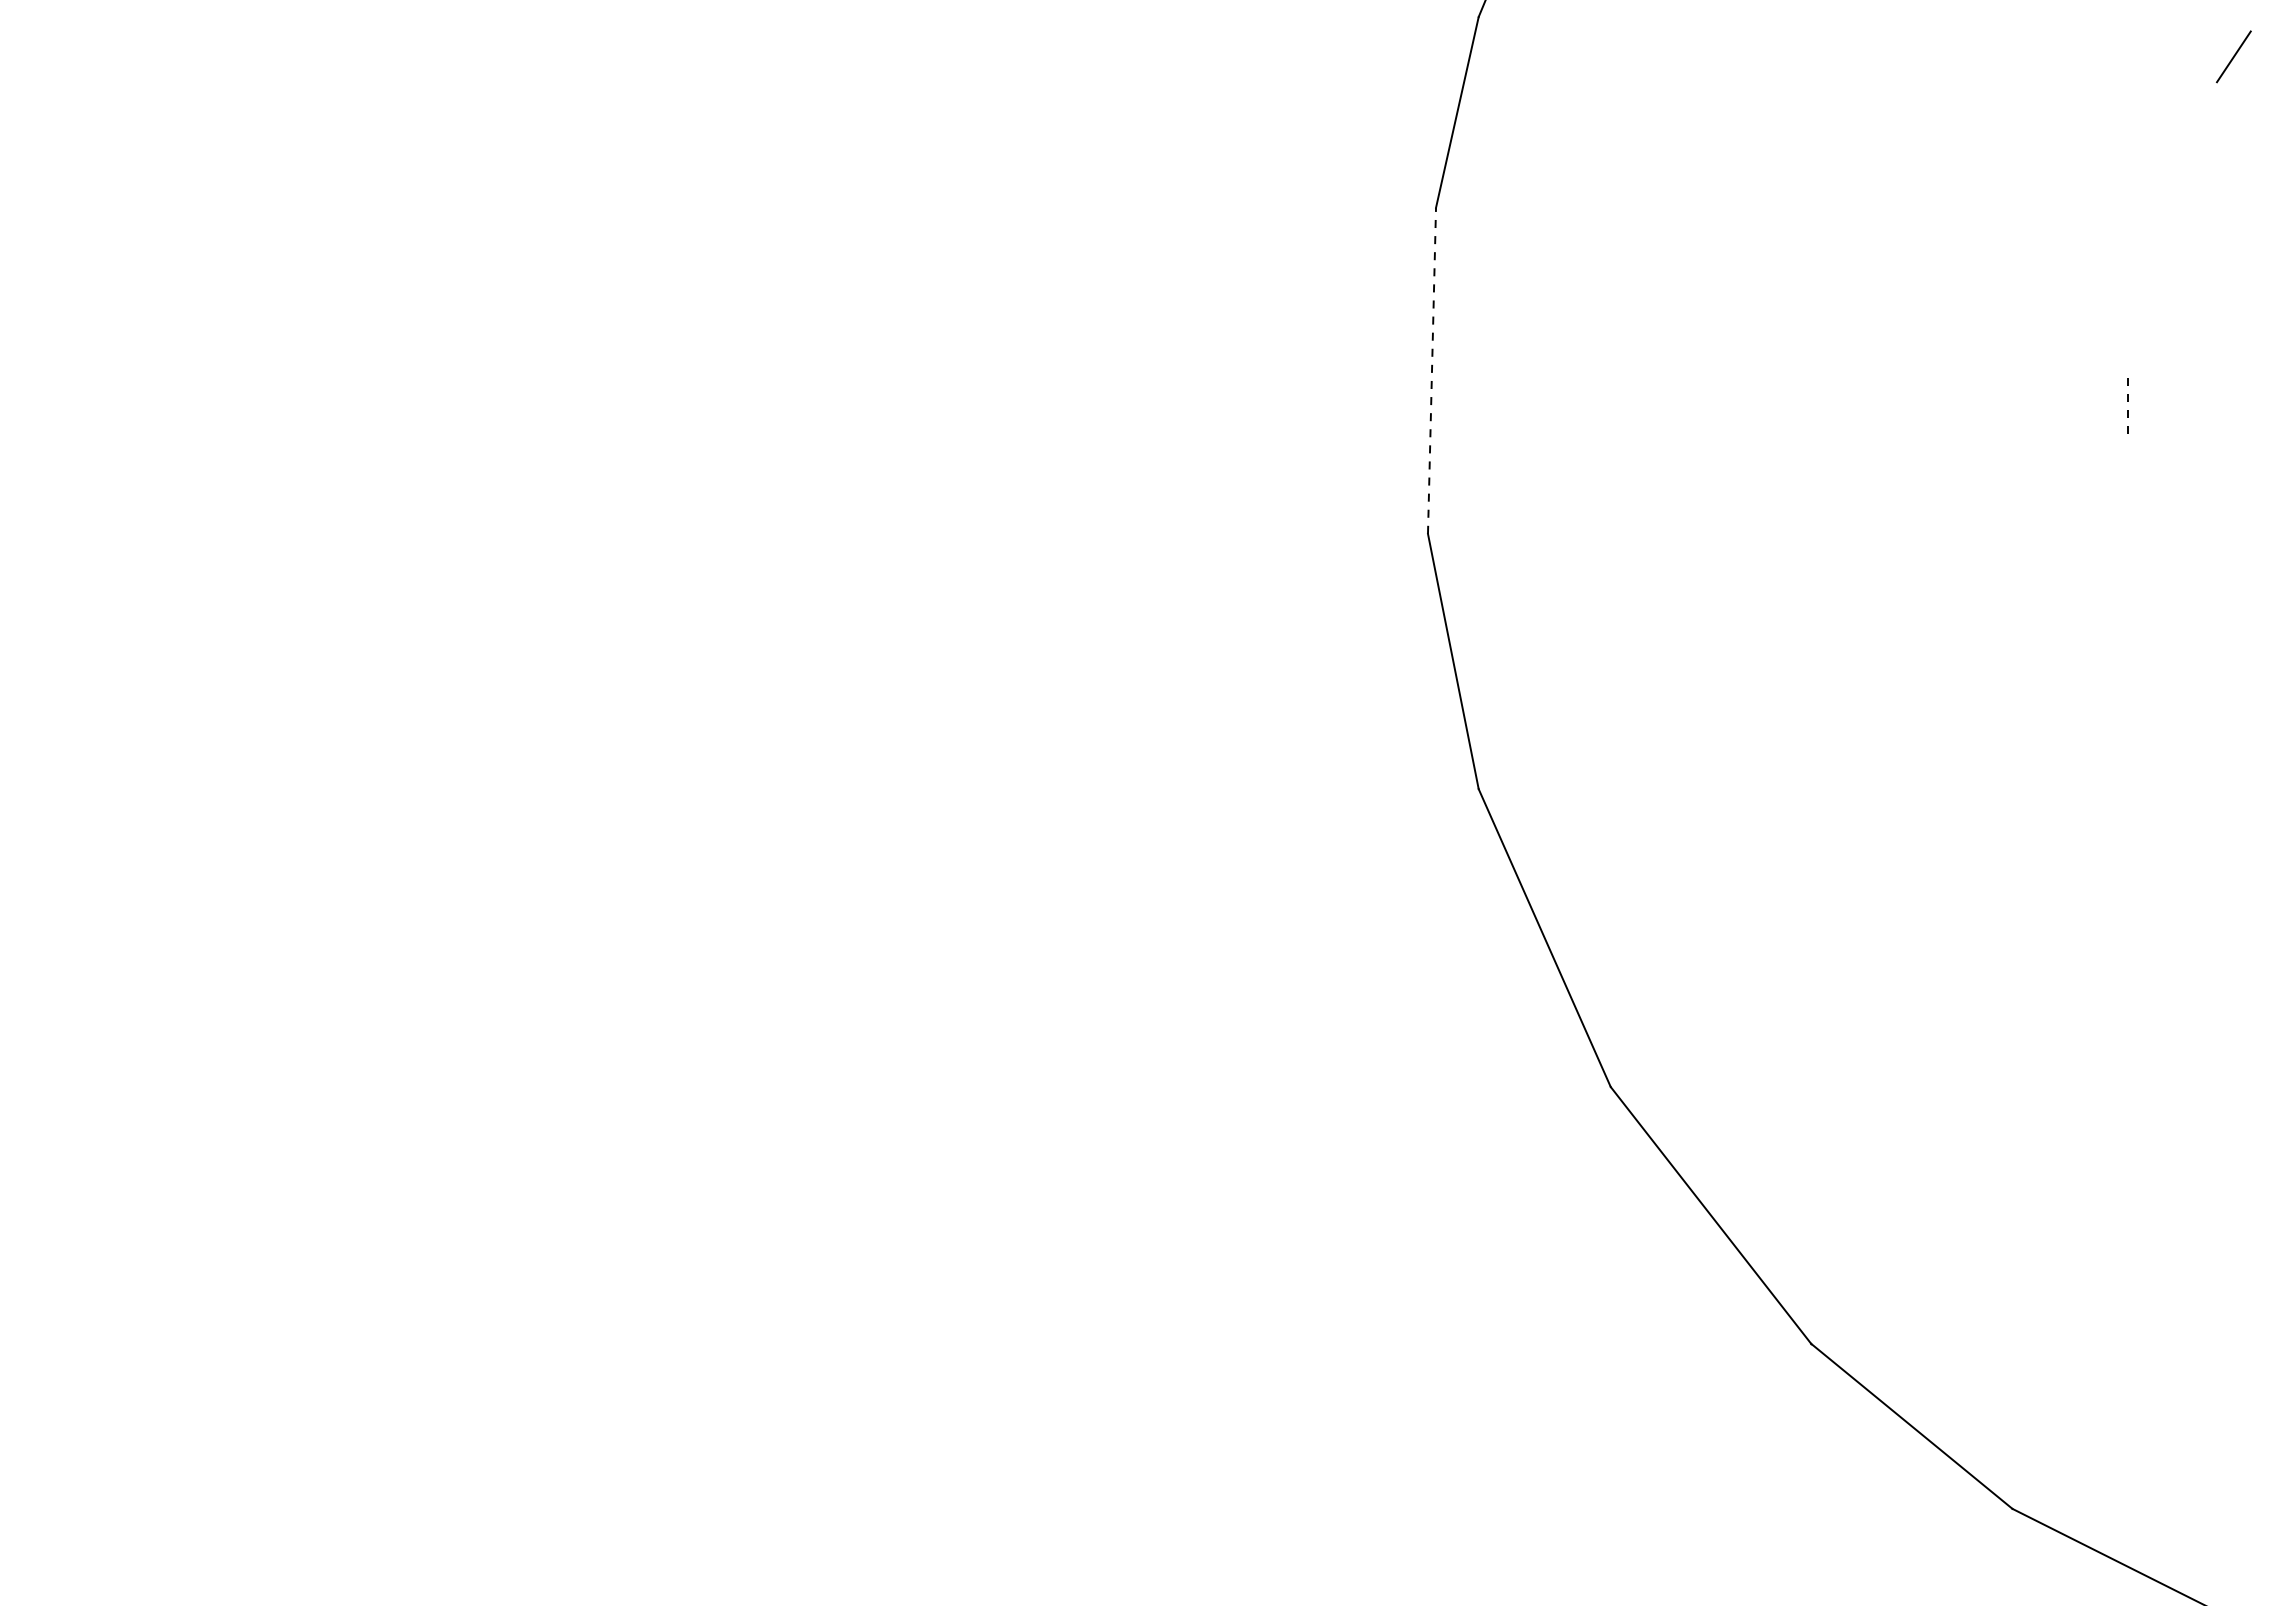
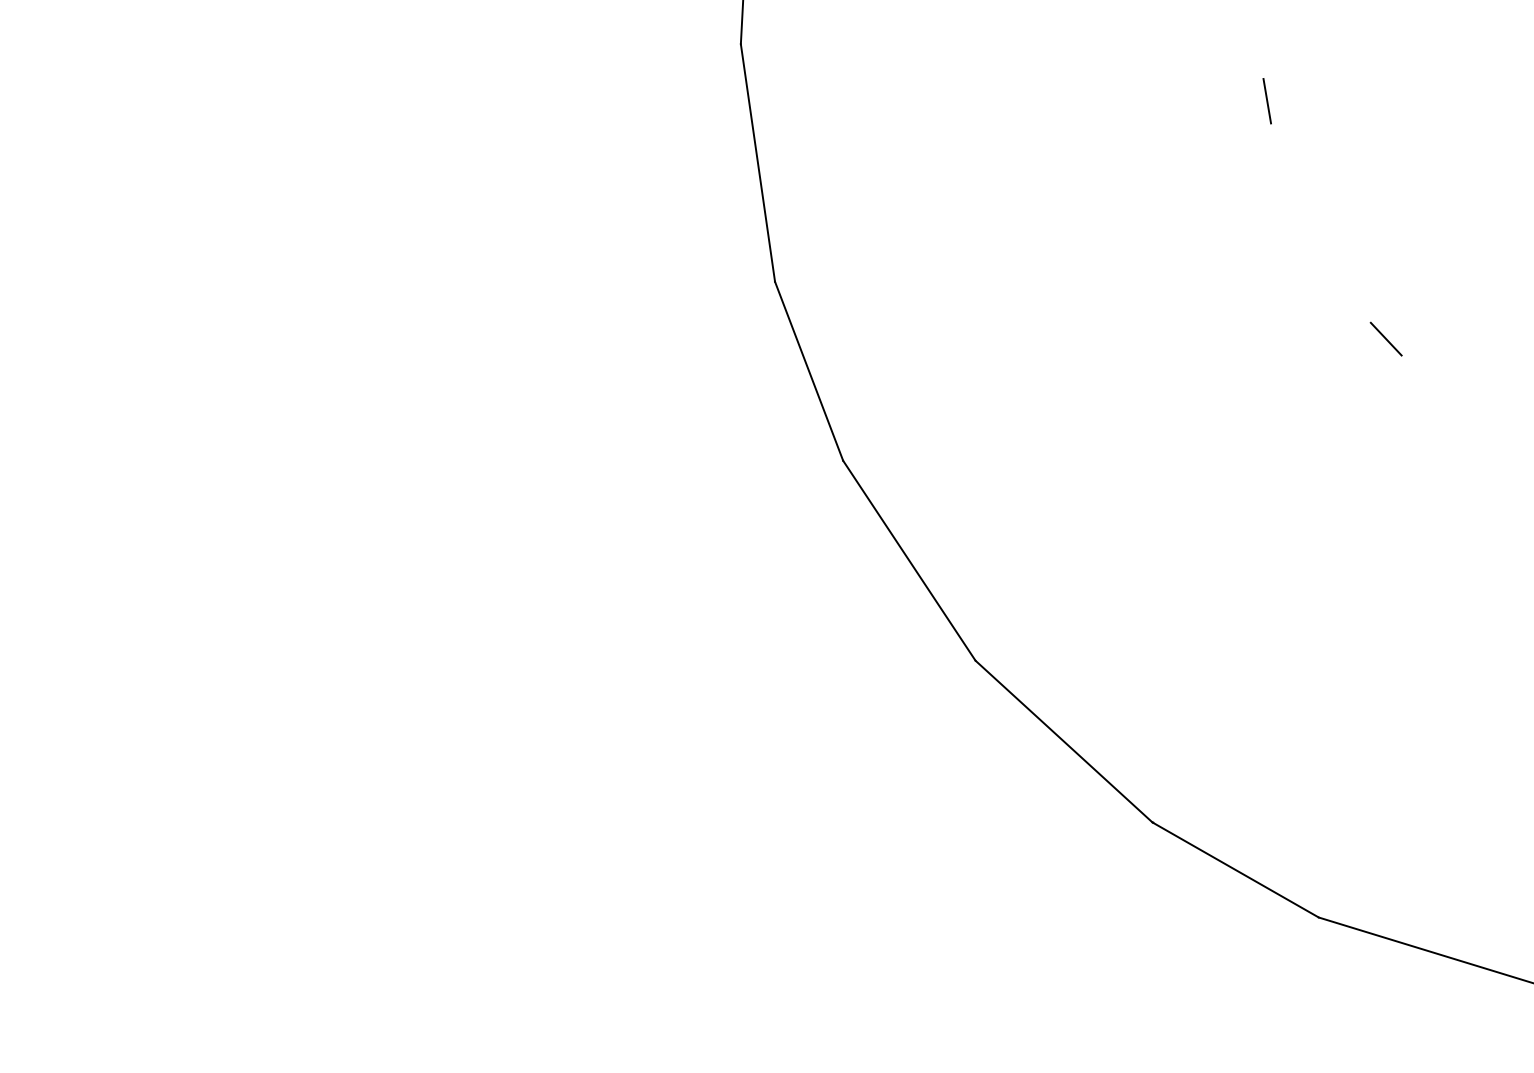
line: (1432, 370) -> (758, 162), dashed -> solid
line: (2128, 403) -> (1267, 101), dashed -> solid
line: (2233, 748) -> (1385, 338), added

